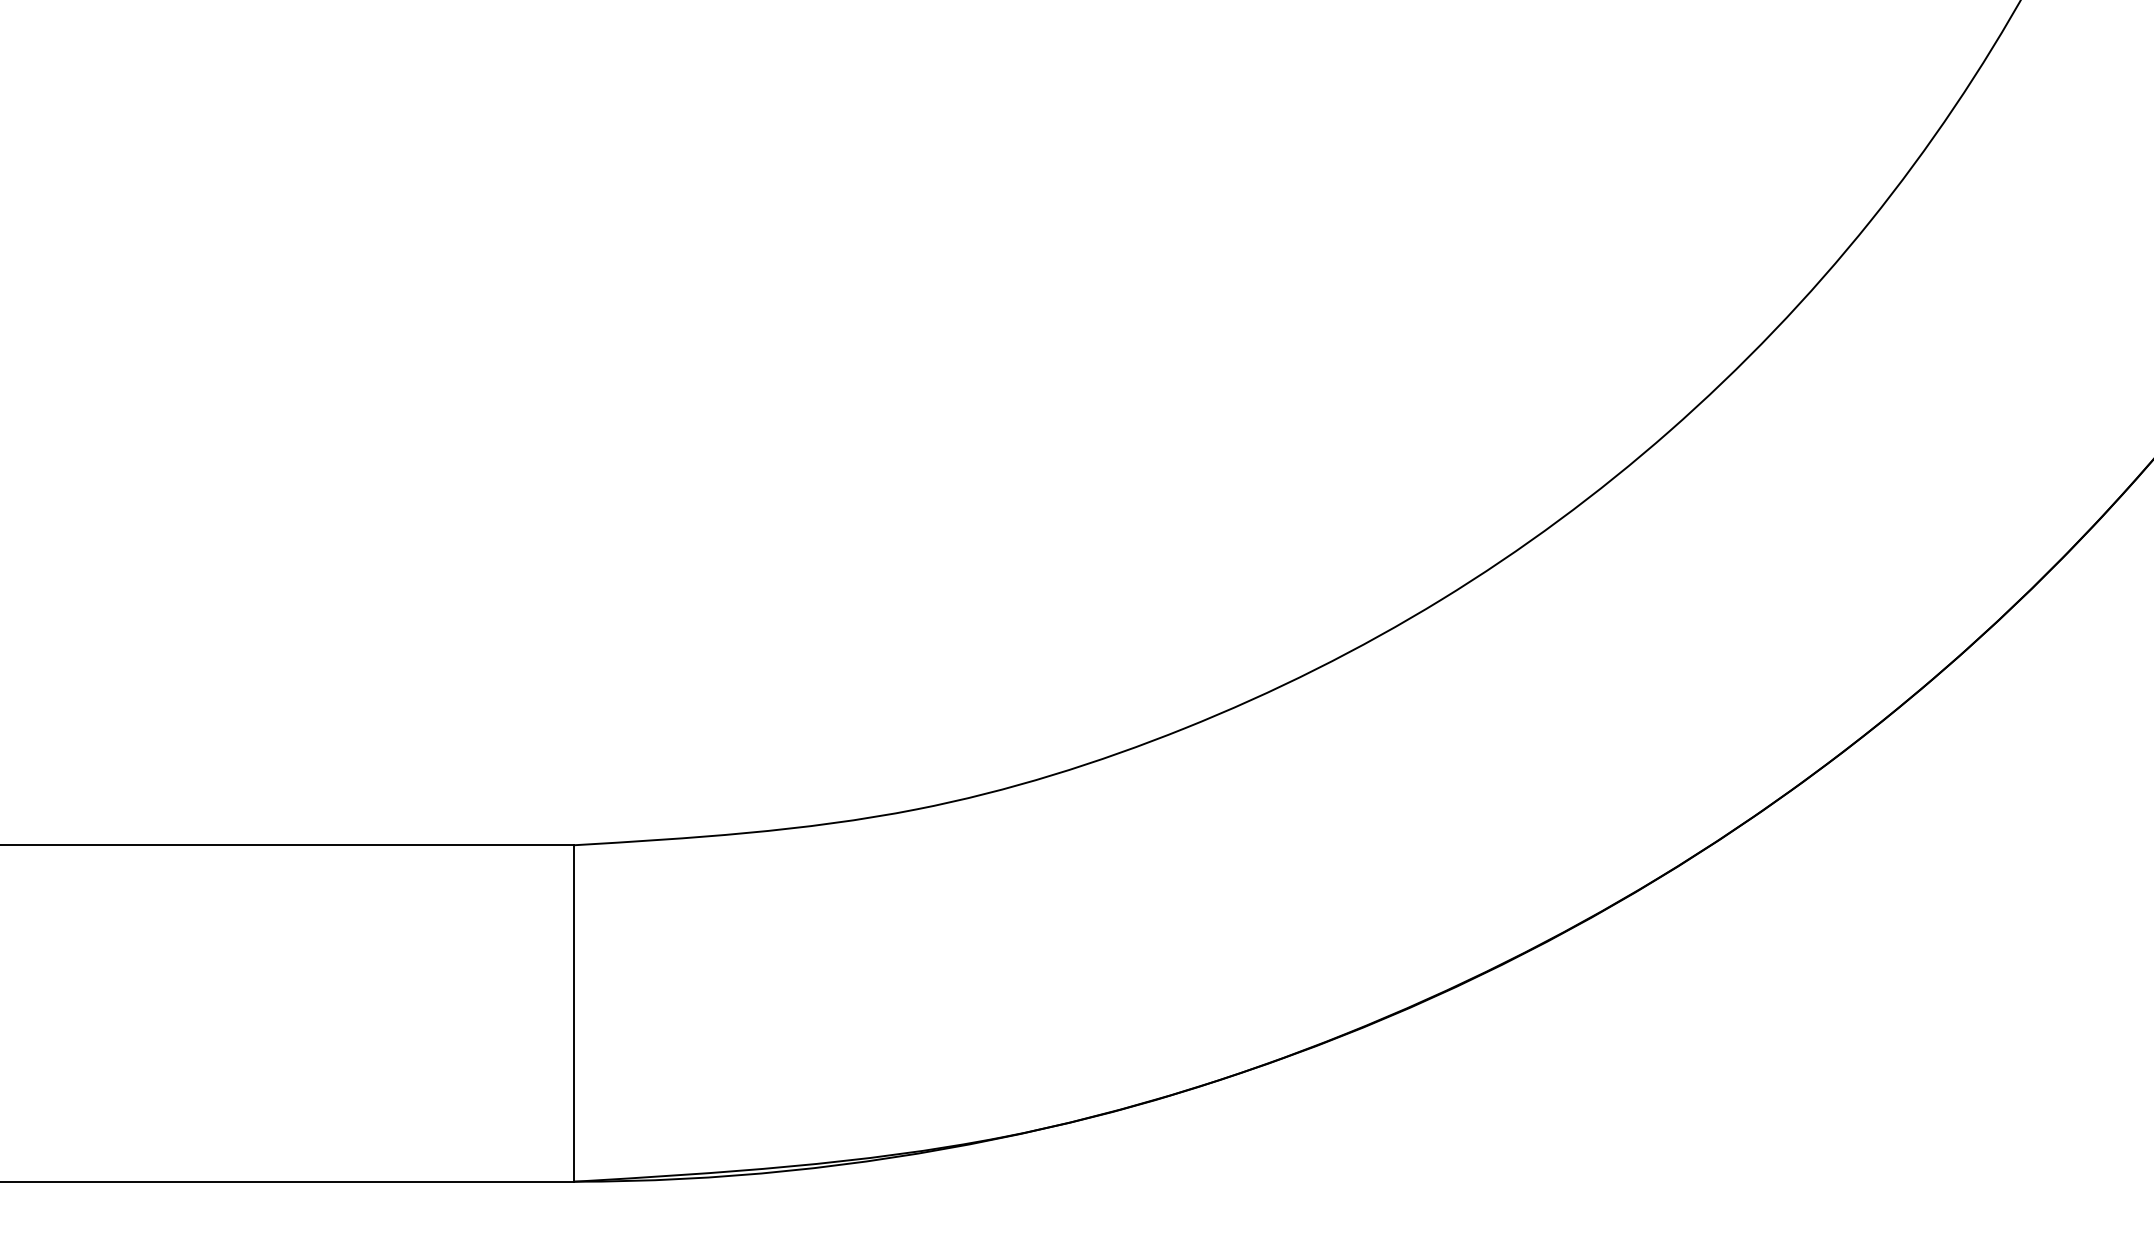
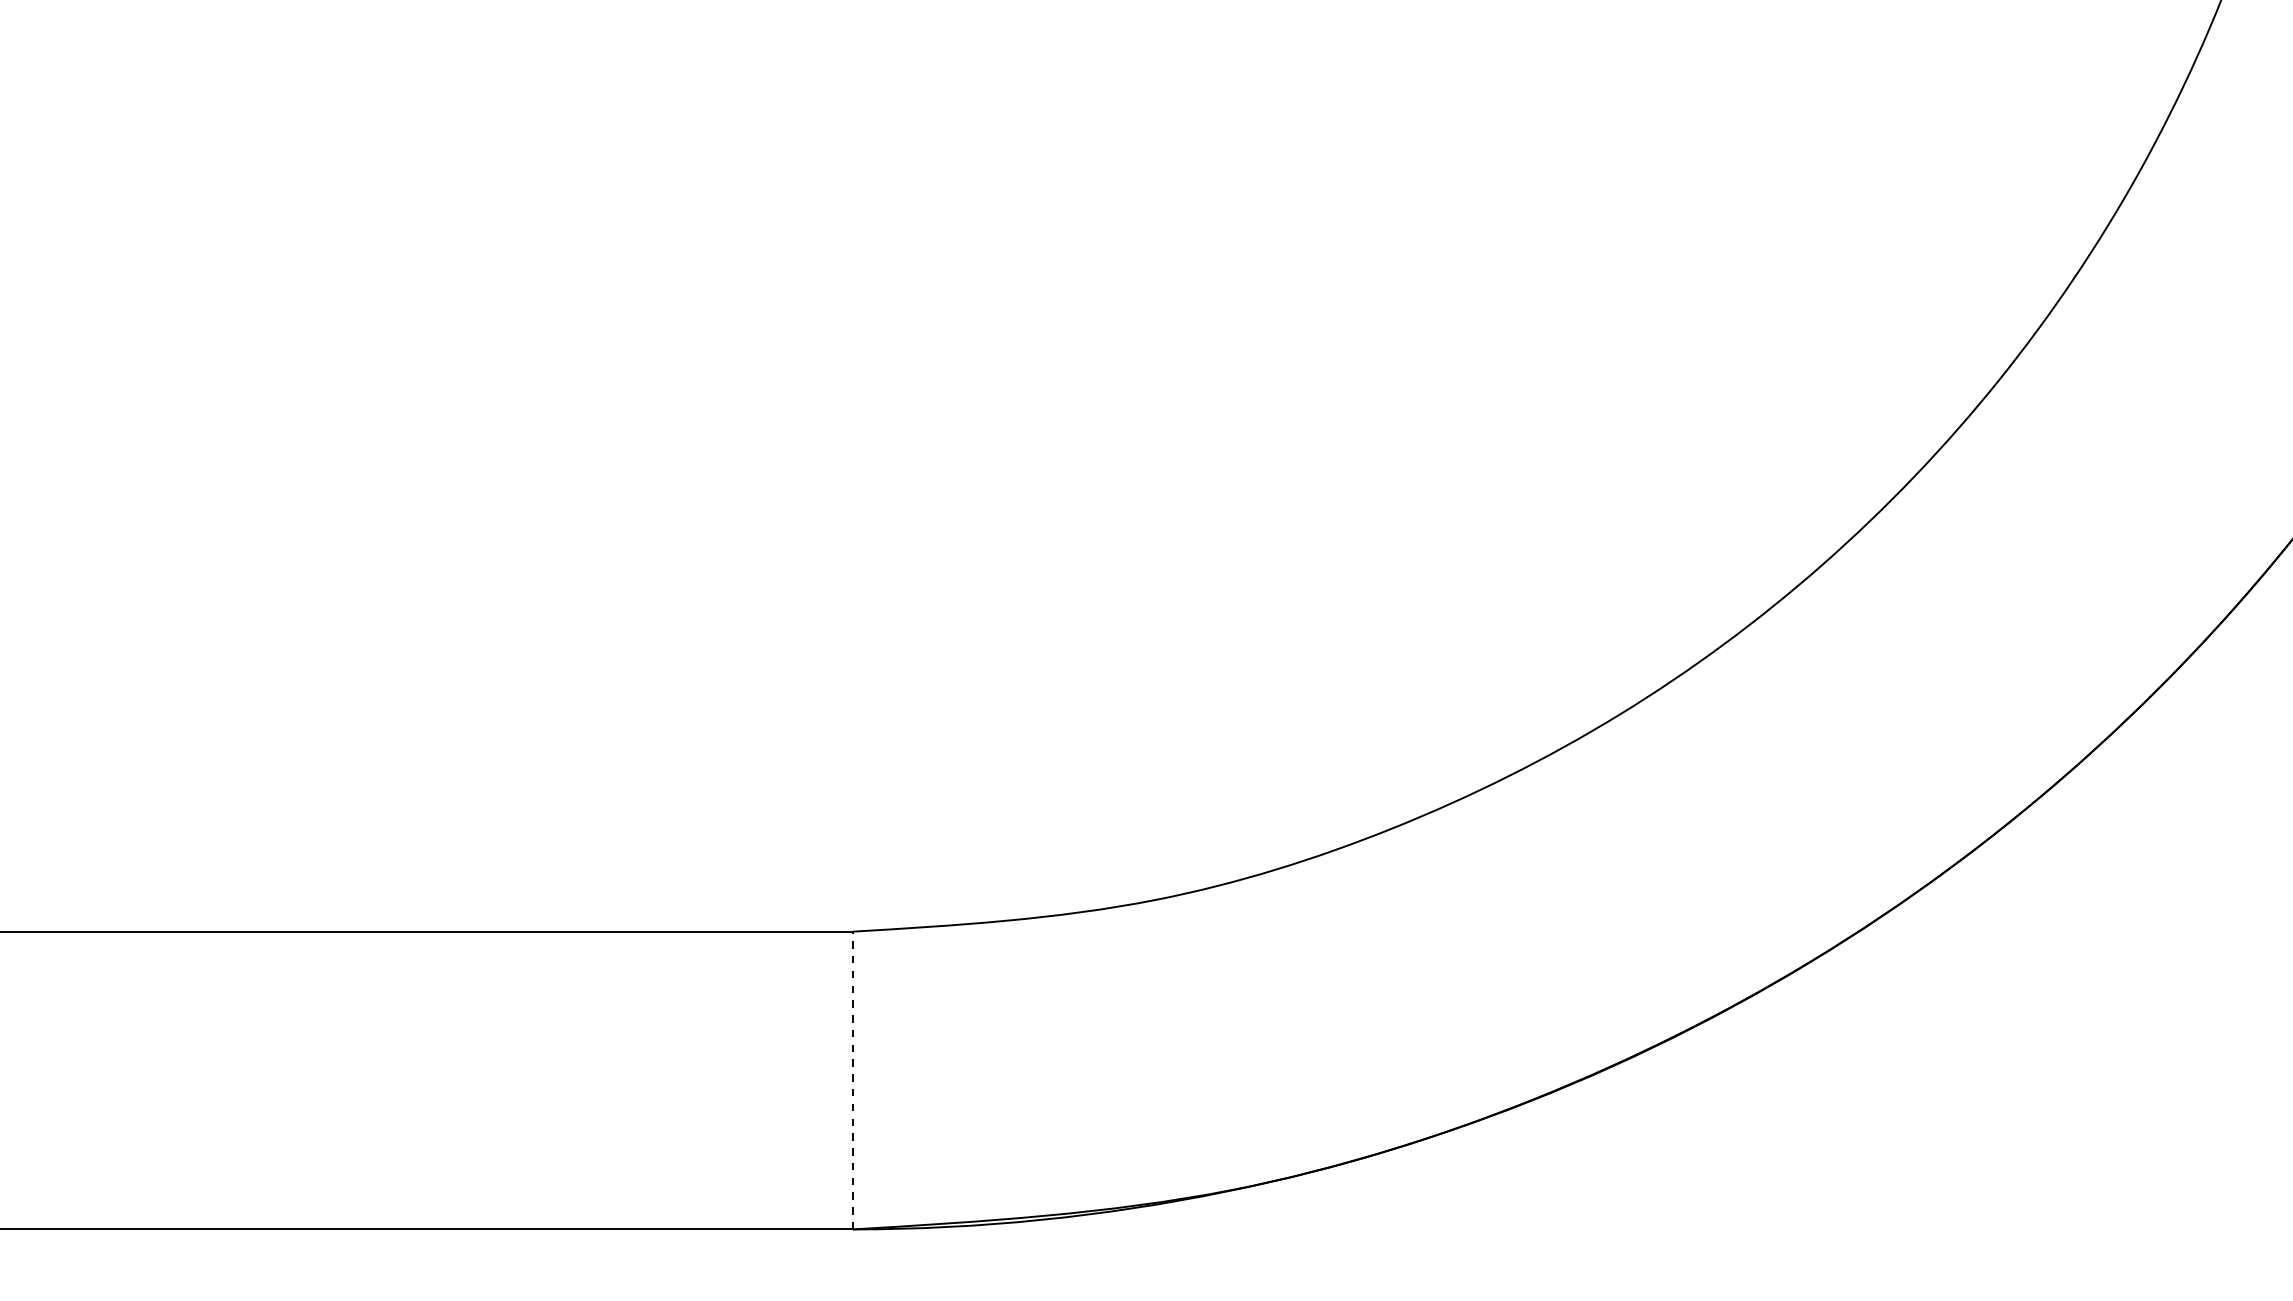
line: (574, 1013) -> (852, 1080), solid -> dashed

